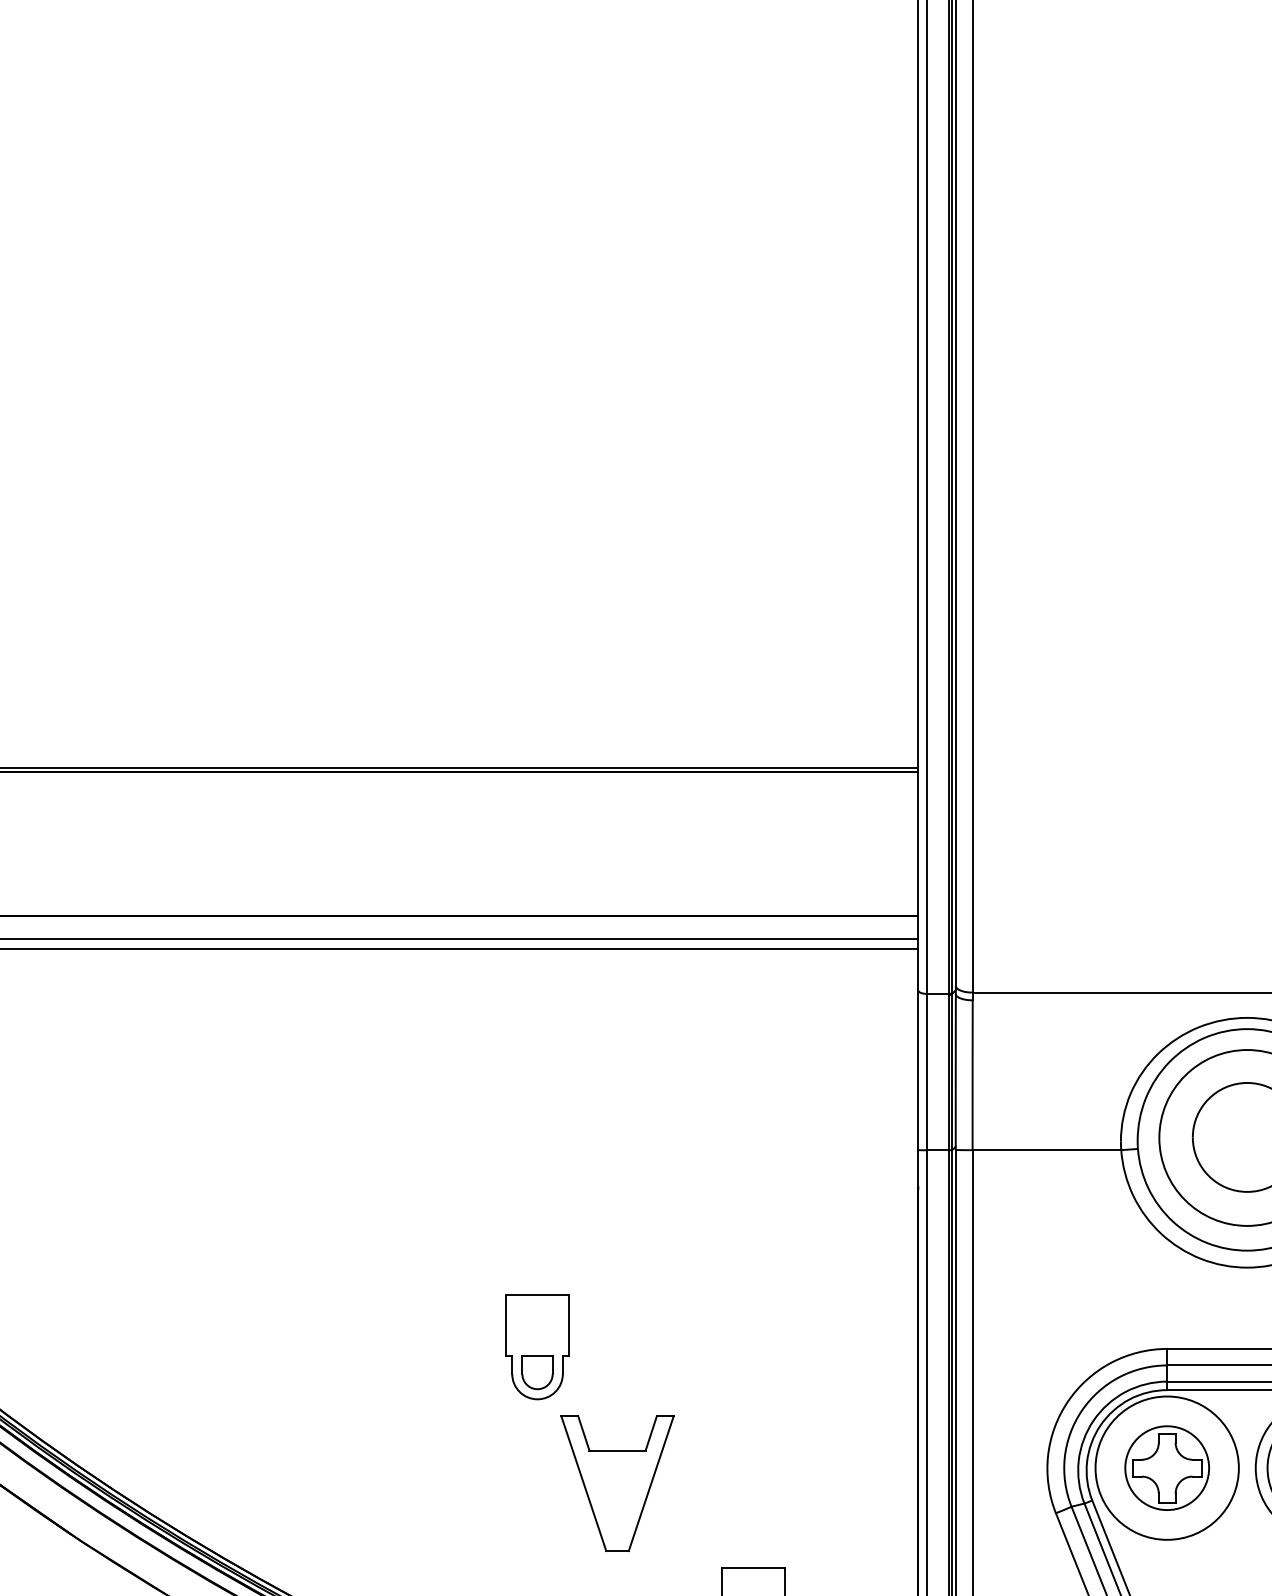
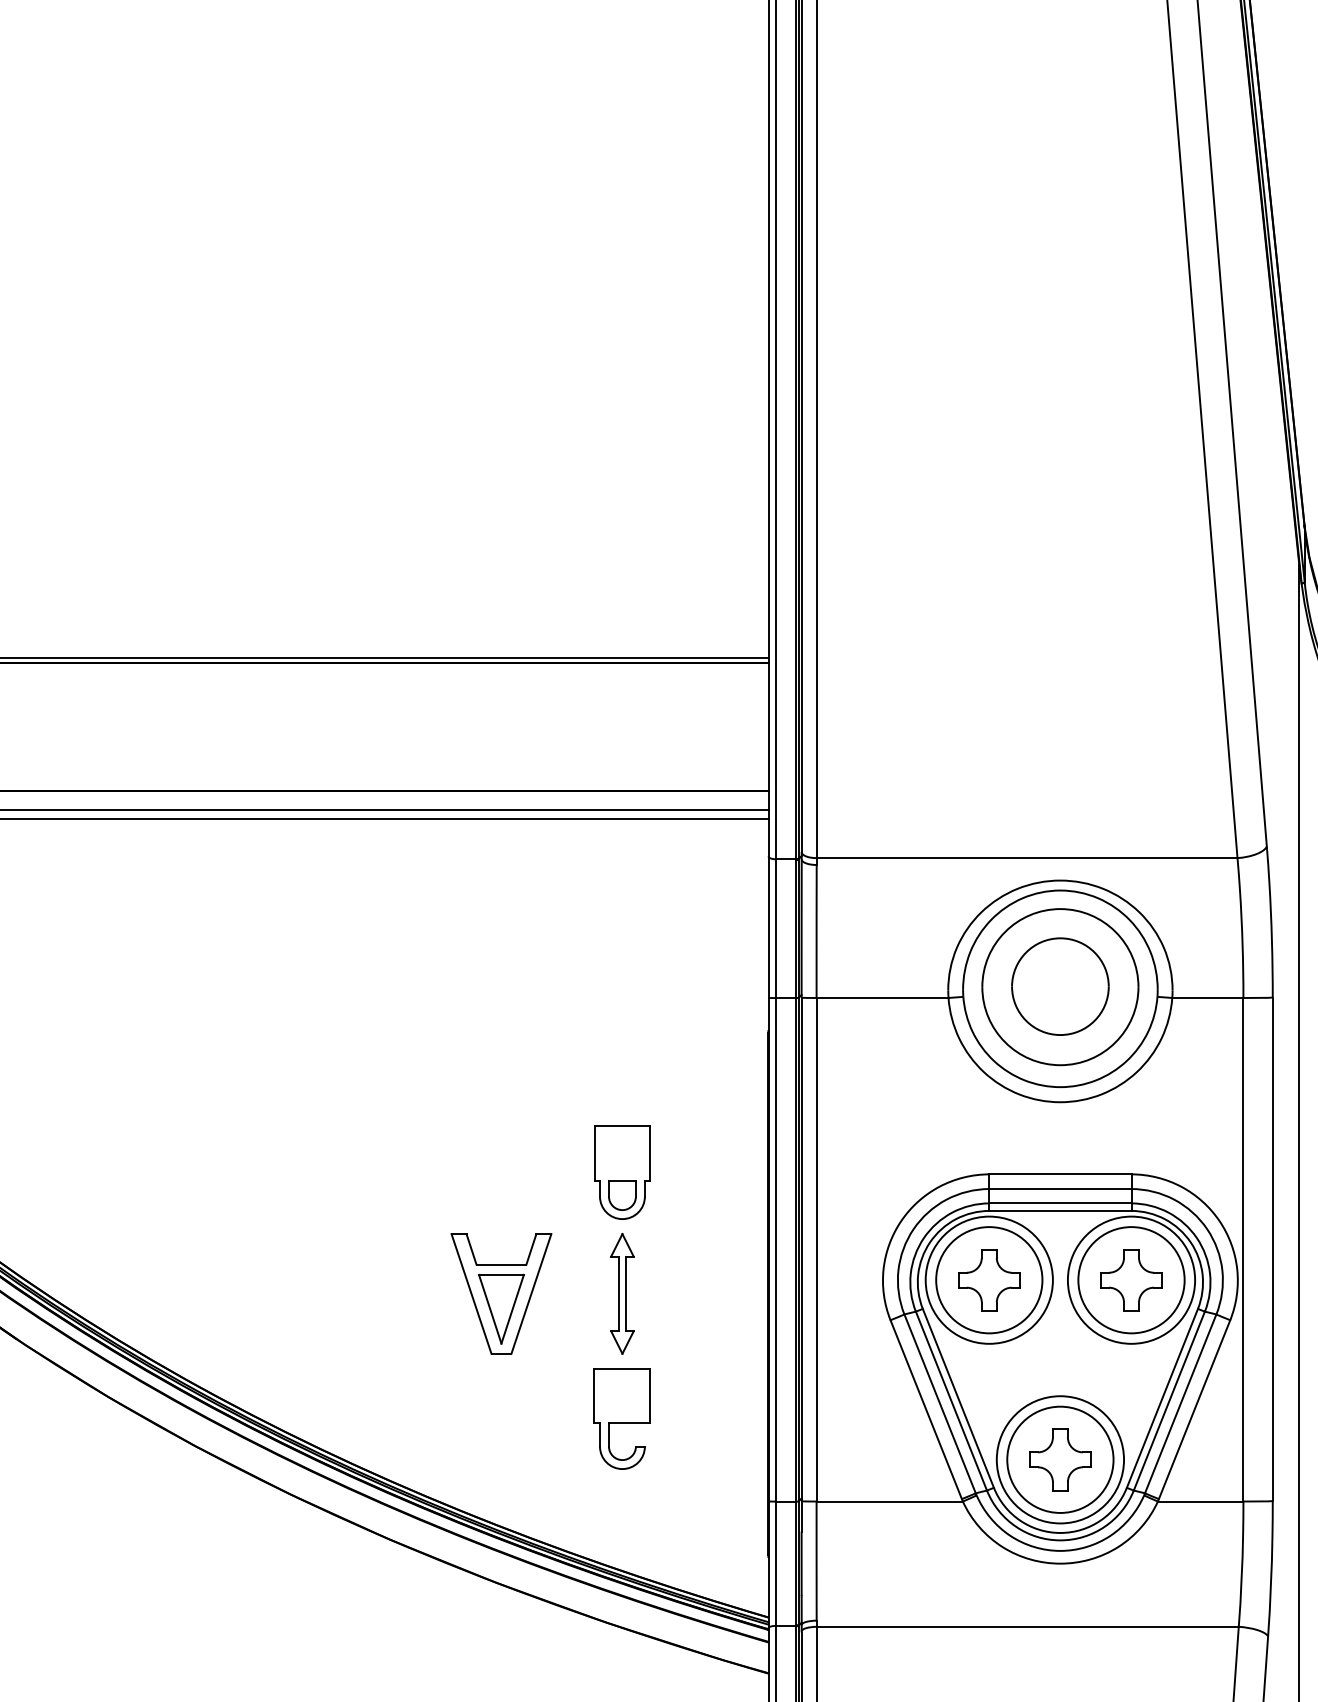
part: (537, 1346) -> (622, 1172), moved
circle: (1167, 1468) -> (989, 1280), size x1.43
part: (753, 1483) -> (622, 1293), added
part: (617, 1500) -> (501, 1308), added

